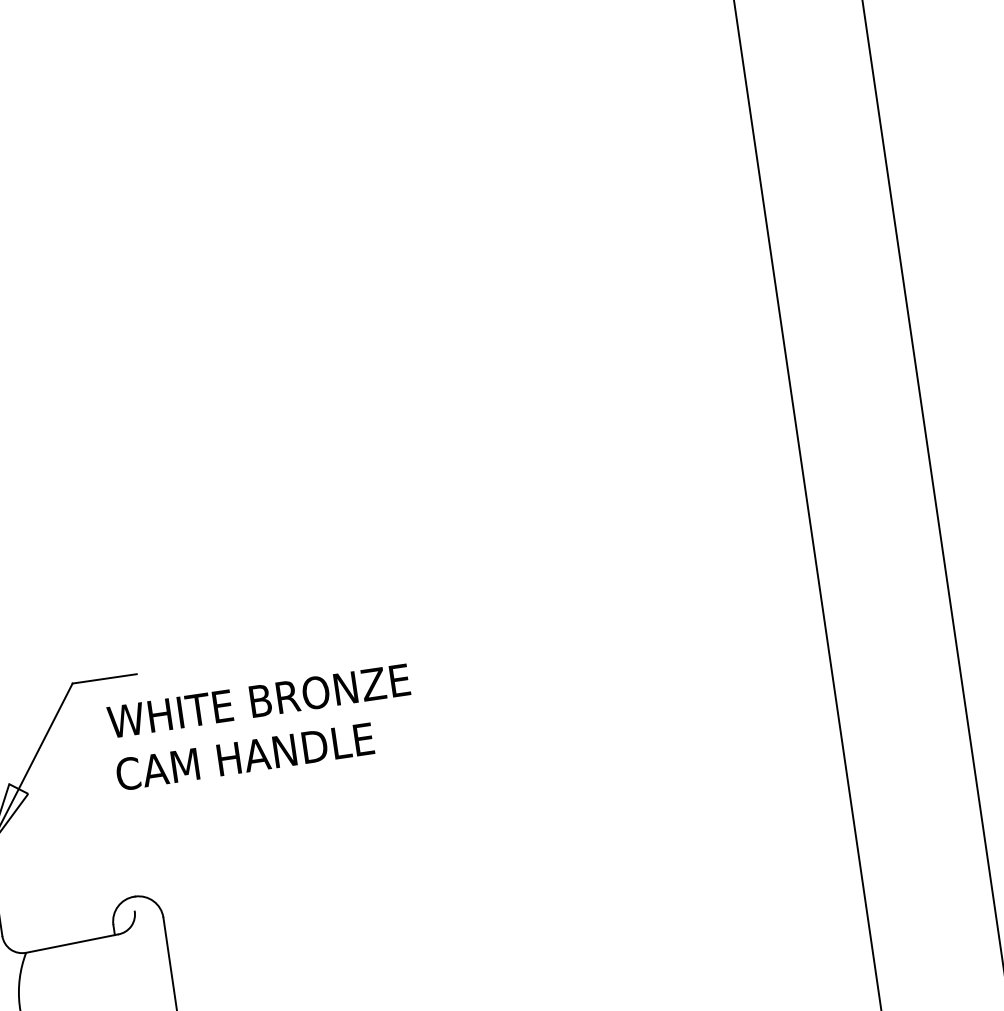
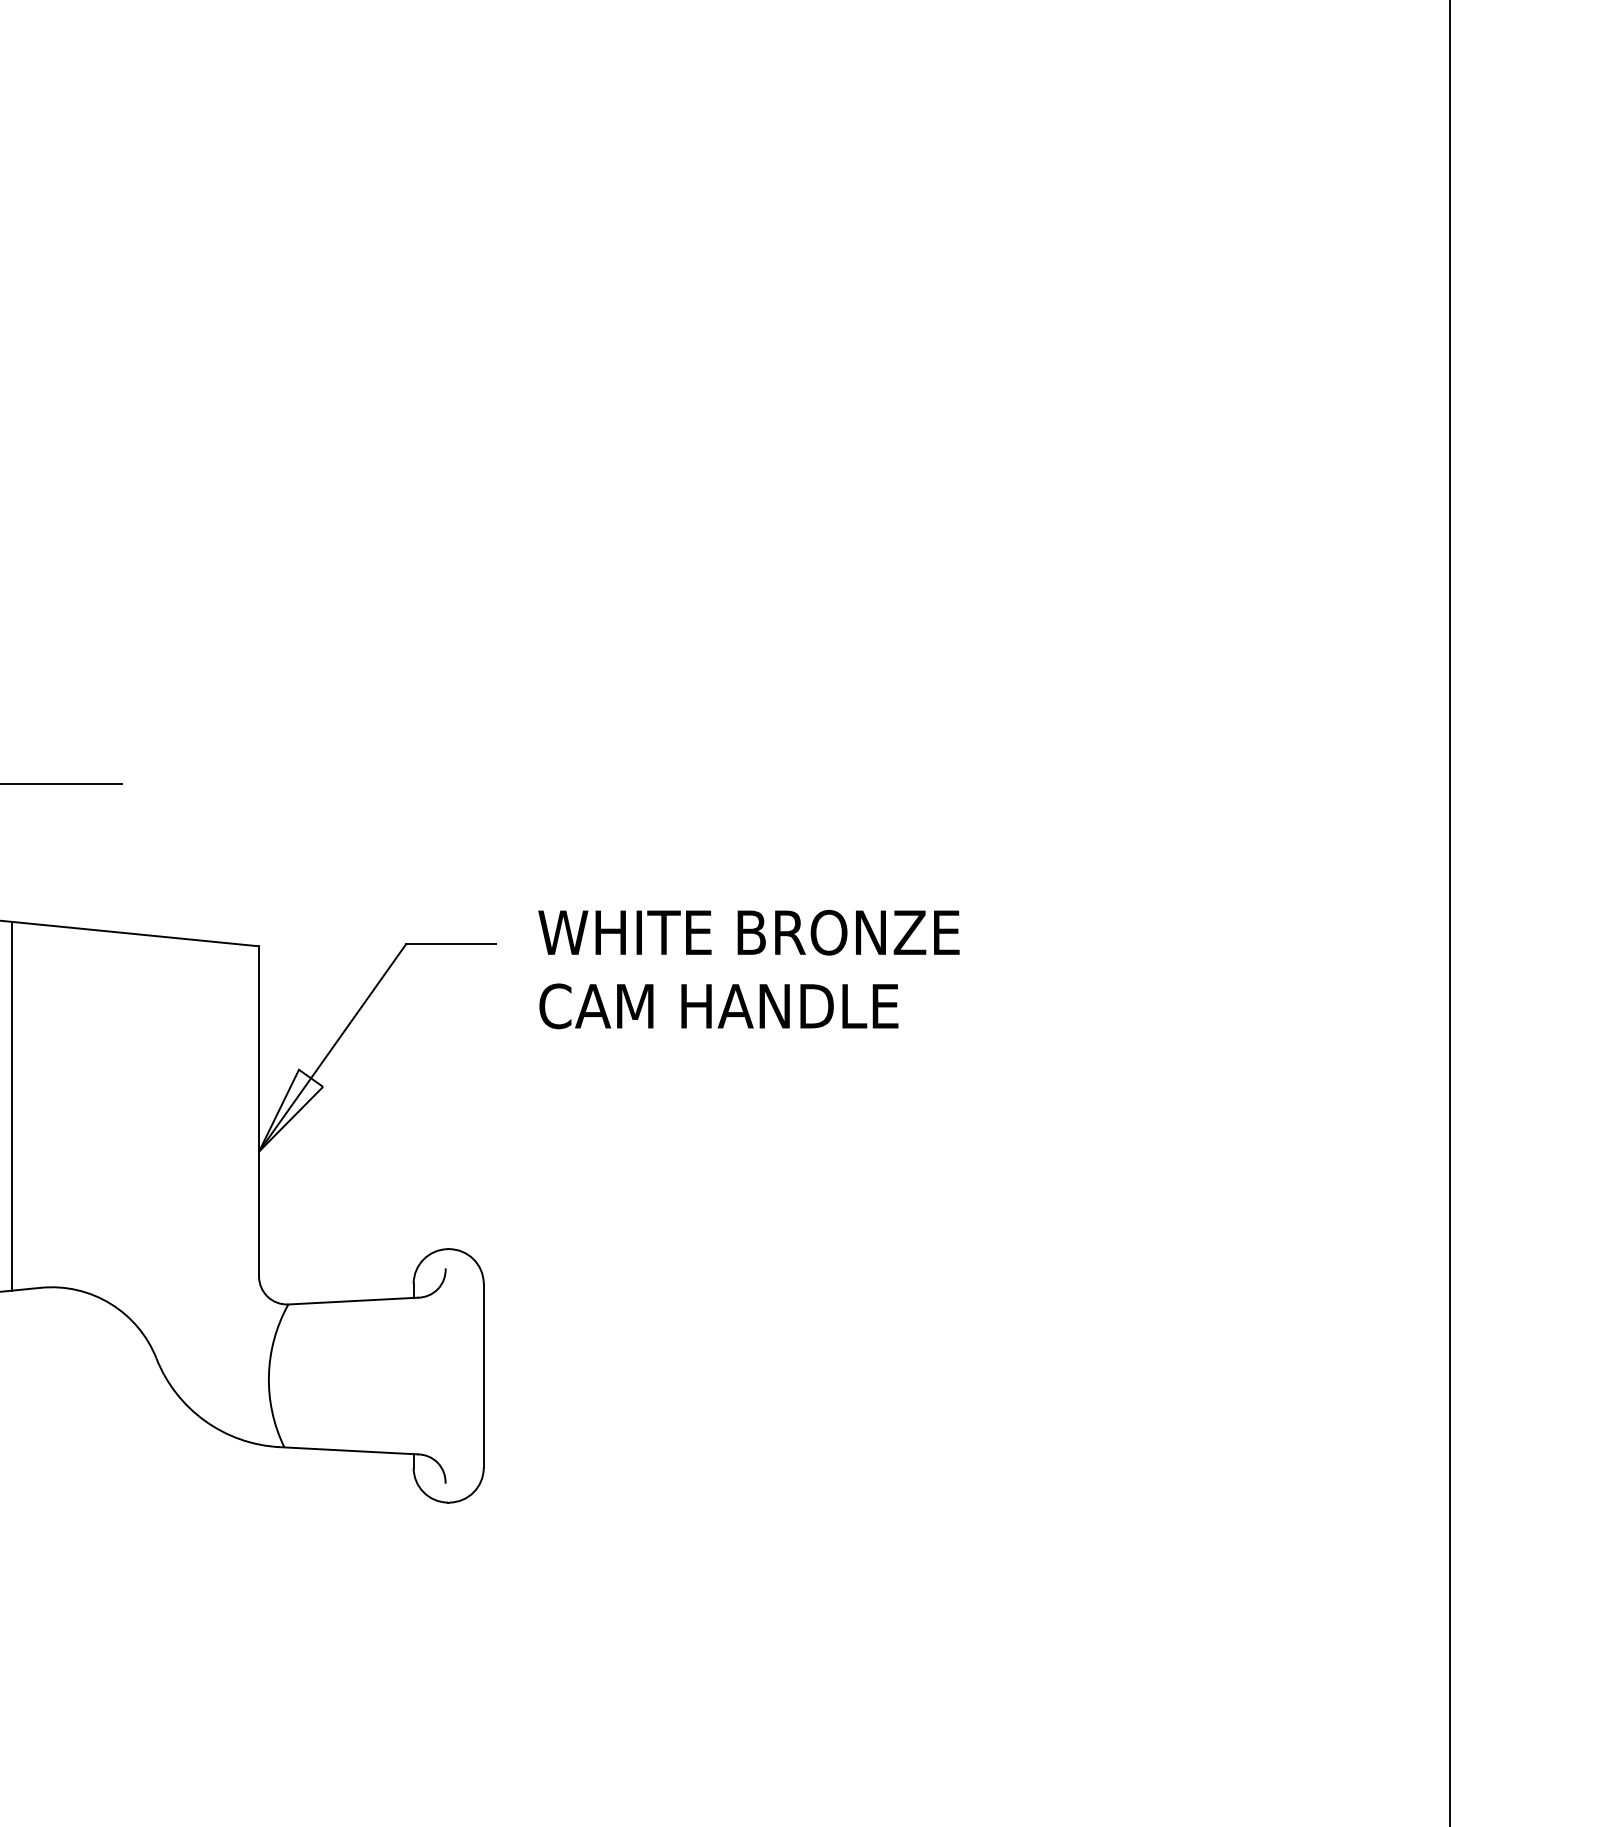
text: (262, 727) -> (748, 969), moved

